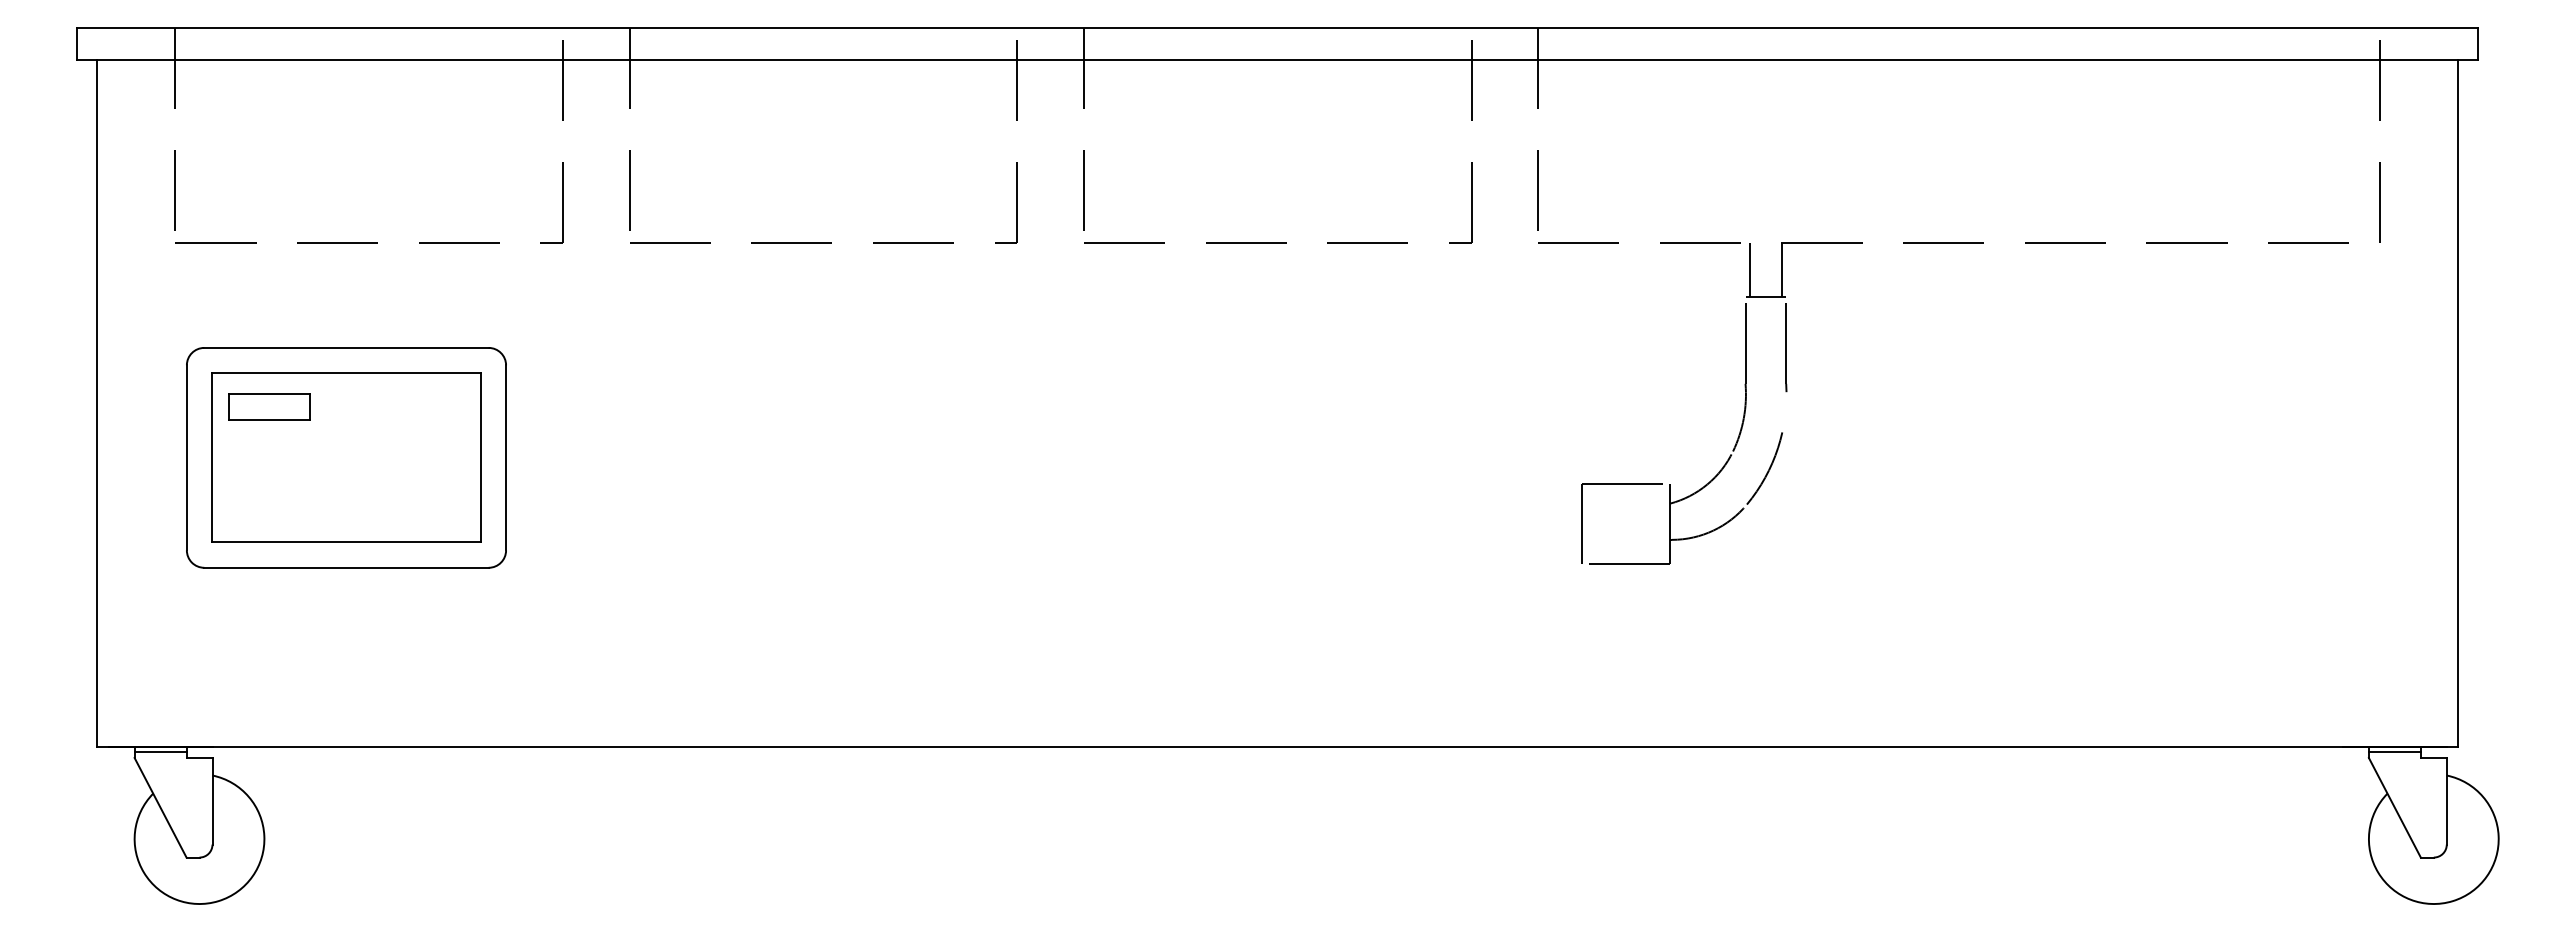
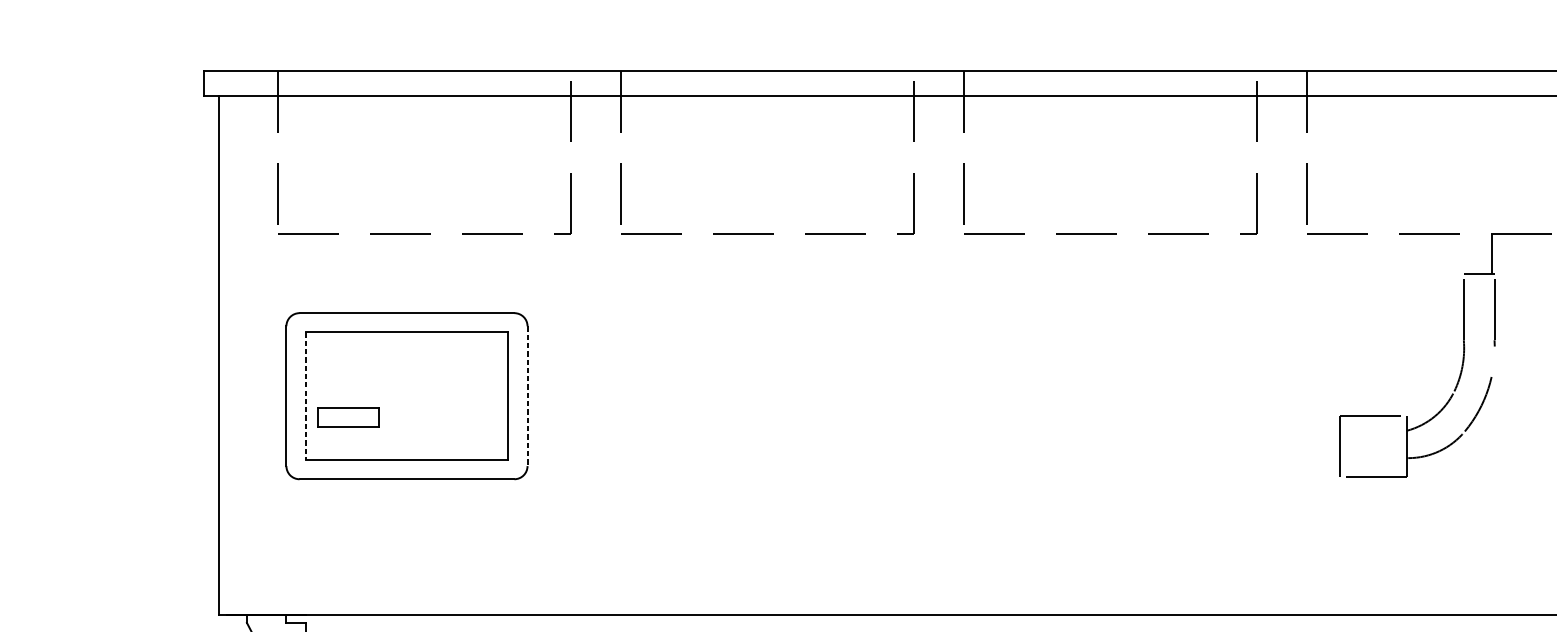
line: (1750, 269) -> (1467, 253), removed
part: (269, 406) -> (348, 417), moved
line: (212, 457) -> (305, 395), solid -> dashed
line: (506, 457) -> (527, 395), solid -> dashed
line: (160, 751) -> (266, 618), removed

